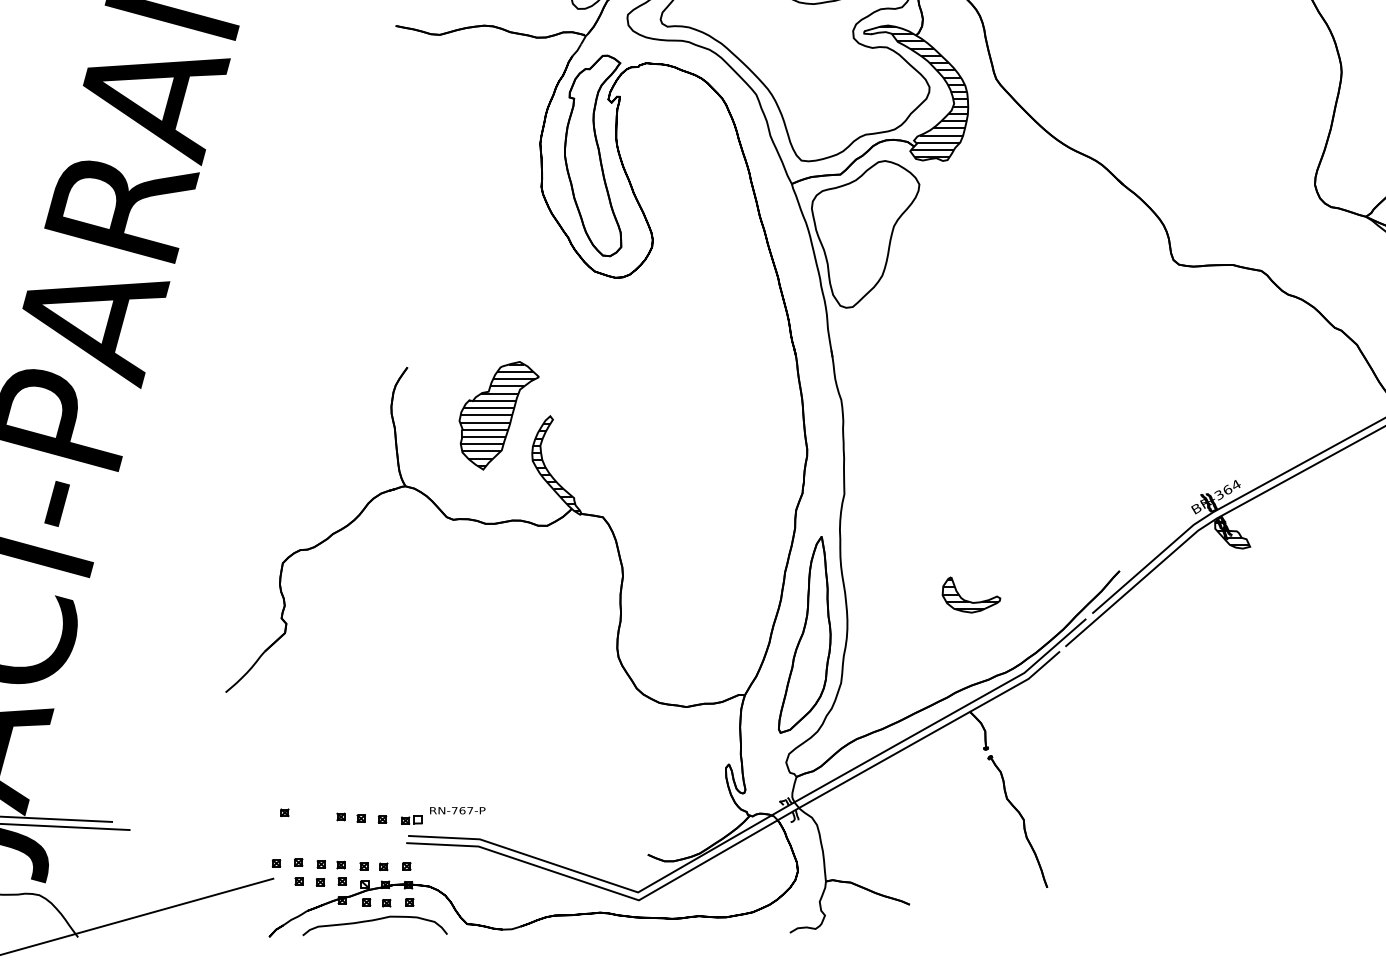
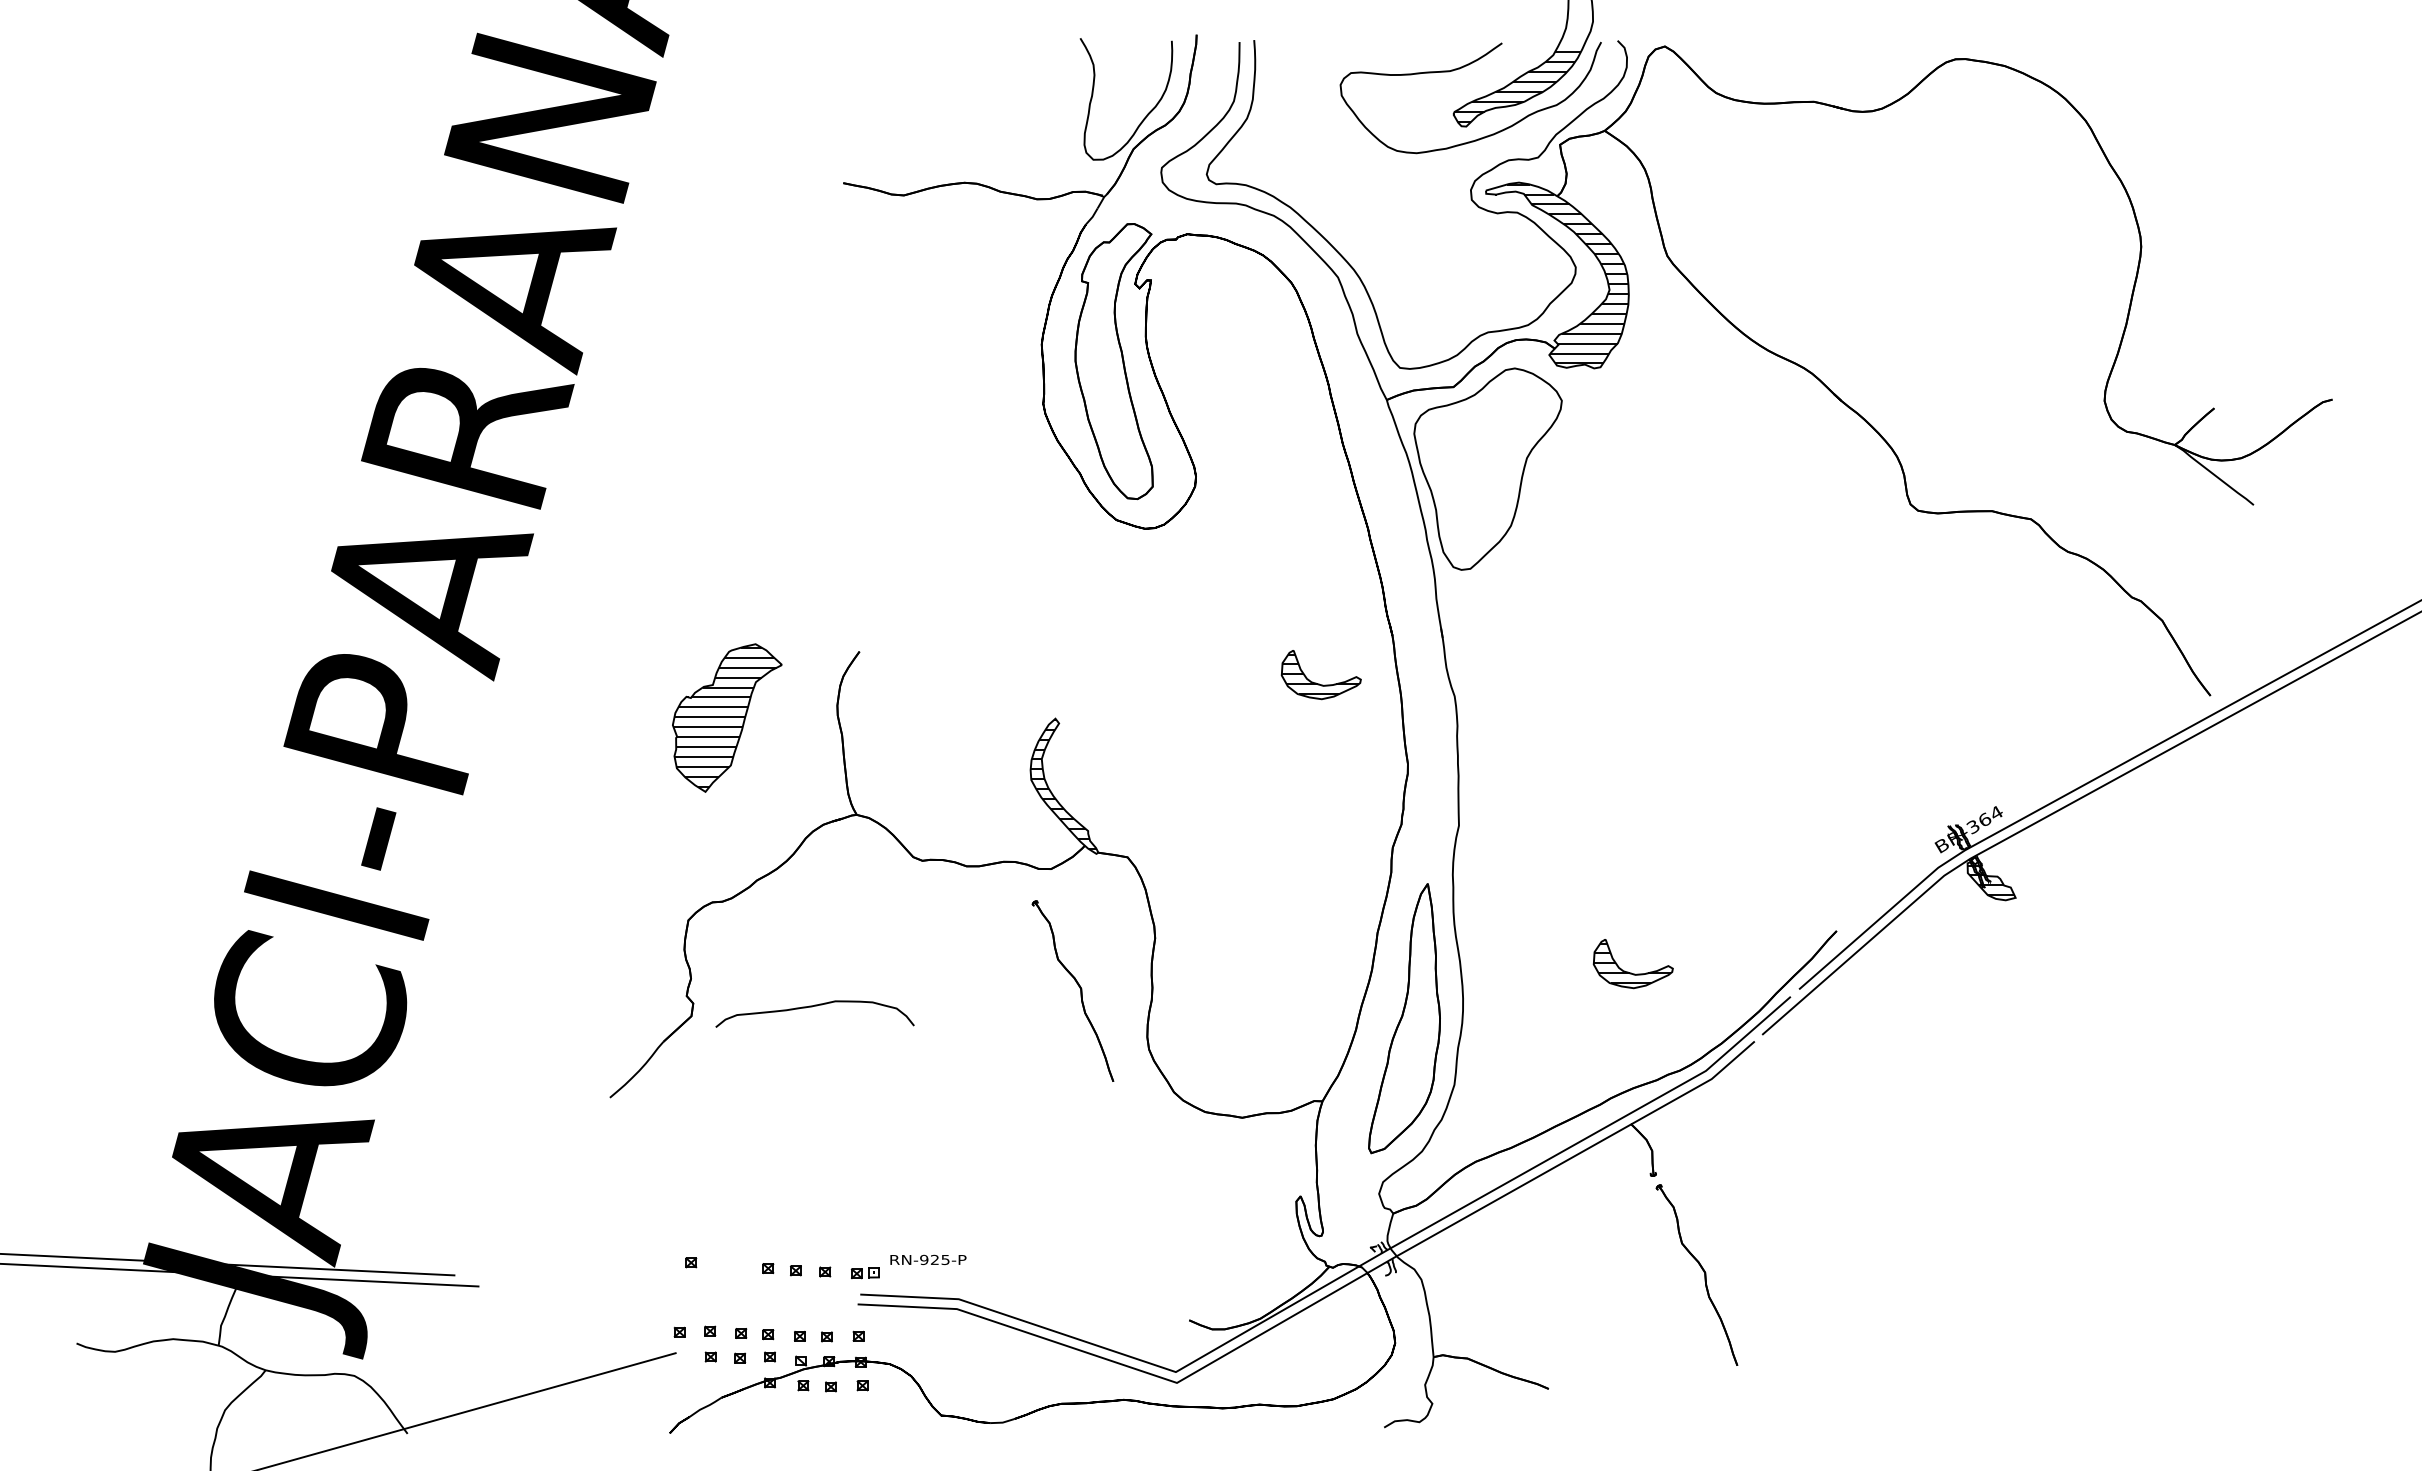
part: (740, 389) -> (1316, 682), added
part: (499, 415) -> (727, 717), moved
part: (566, 610) -> (1077, 985), added
text: (462, 810) -> (934, 1259), RN-767-P -> RN-925-P
curve: (373, 921) -> (812, 1007), moved

